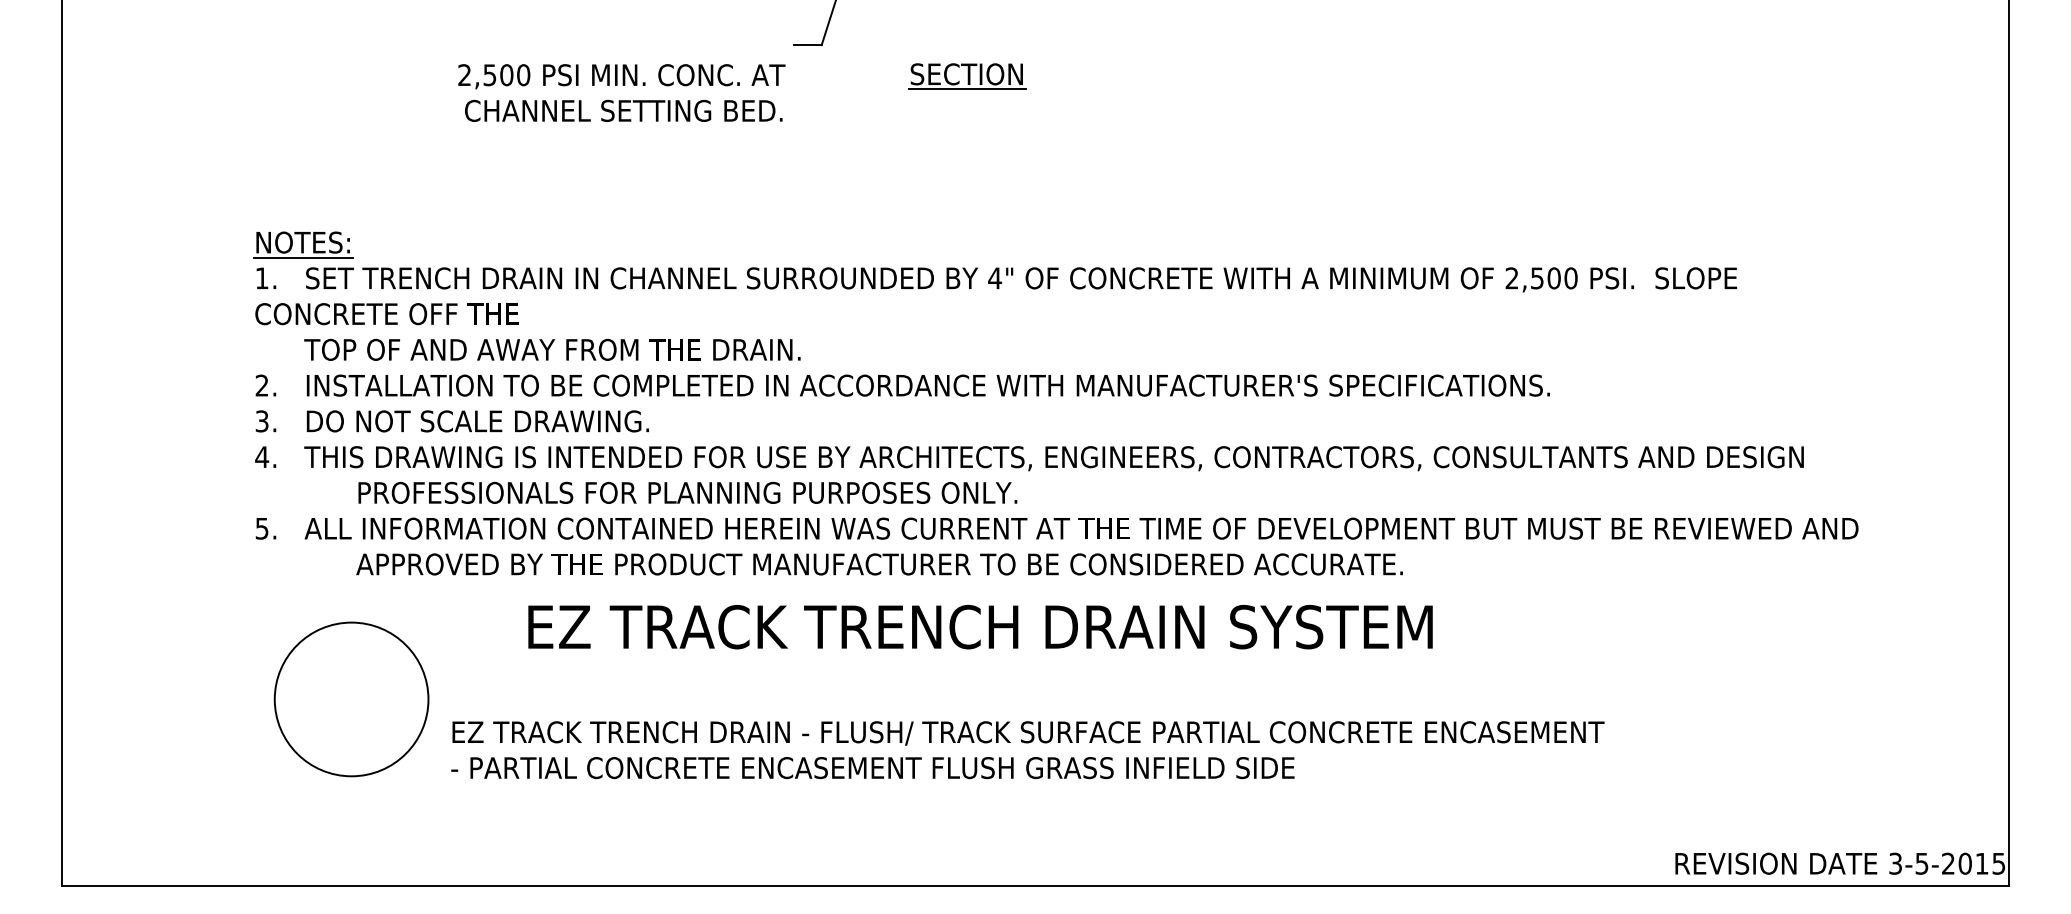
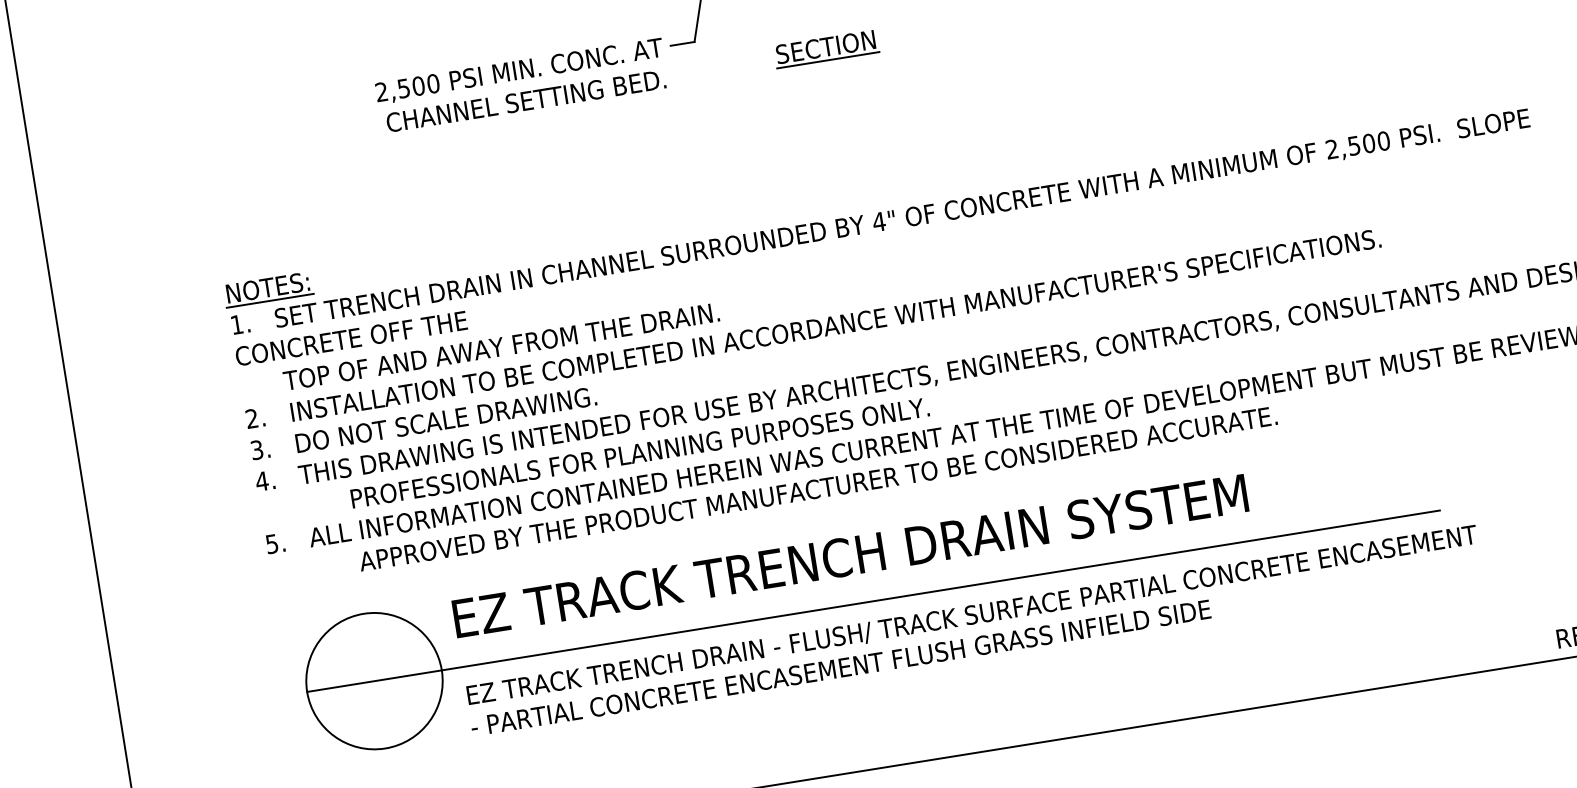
text: (621, 92) -> (521, 85), moved
text: (980, 626) -> (850, 555), moved
line: (920, 699) -> (872, 601), added

